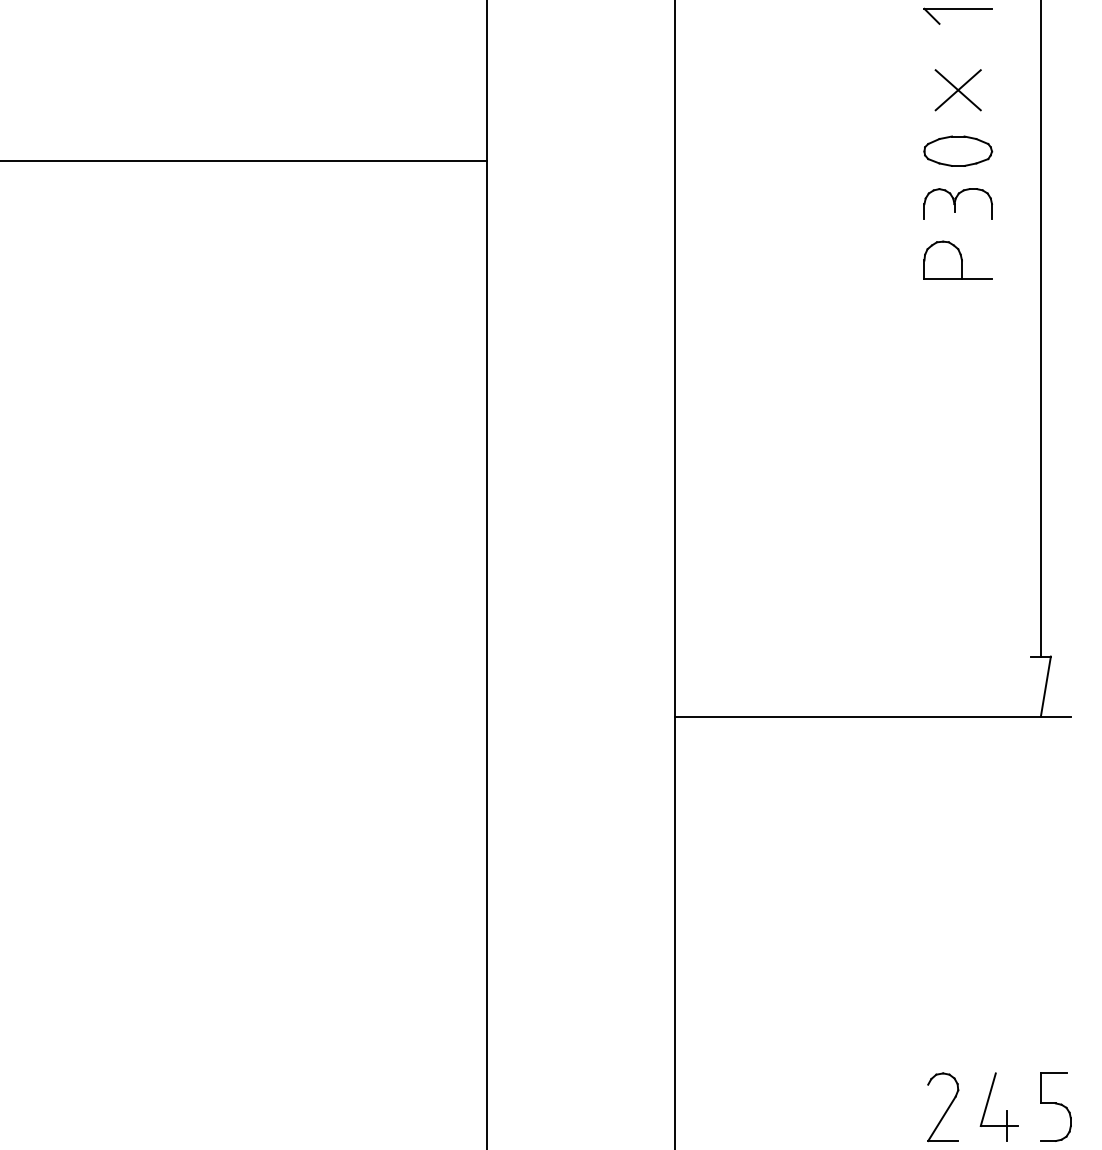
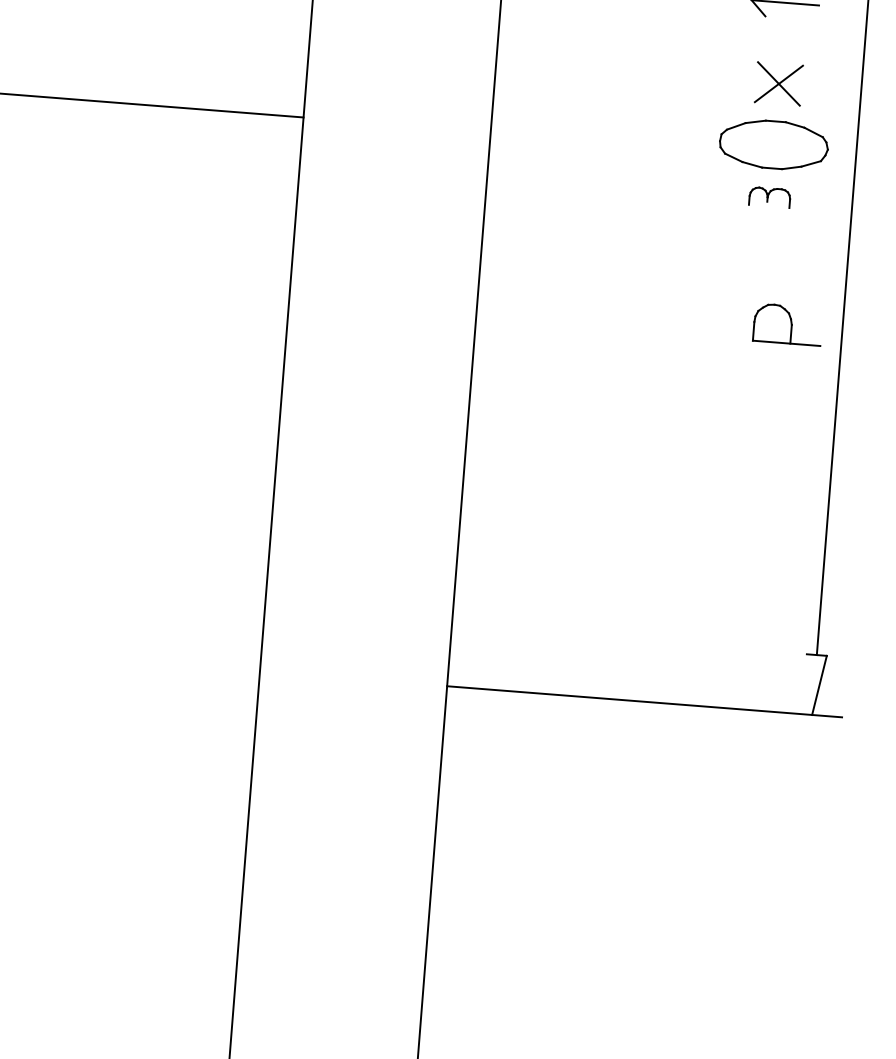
part: (958, 150) -> (774, 144), size x1.6
part: (957, 203) -> (769, 196), size x0.6
part: (957, 259) -> (787, 323), moved

